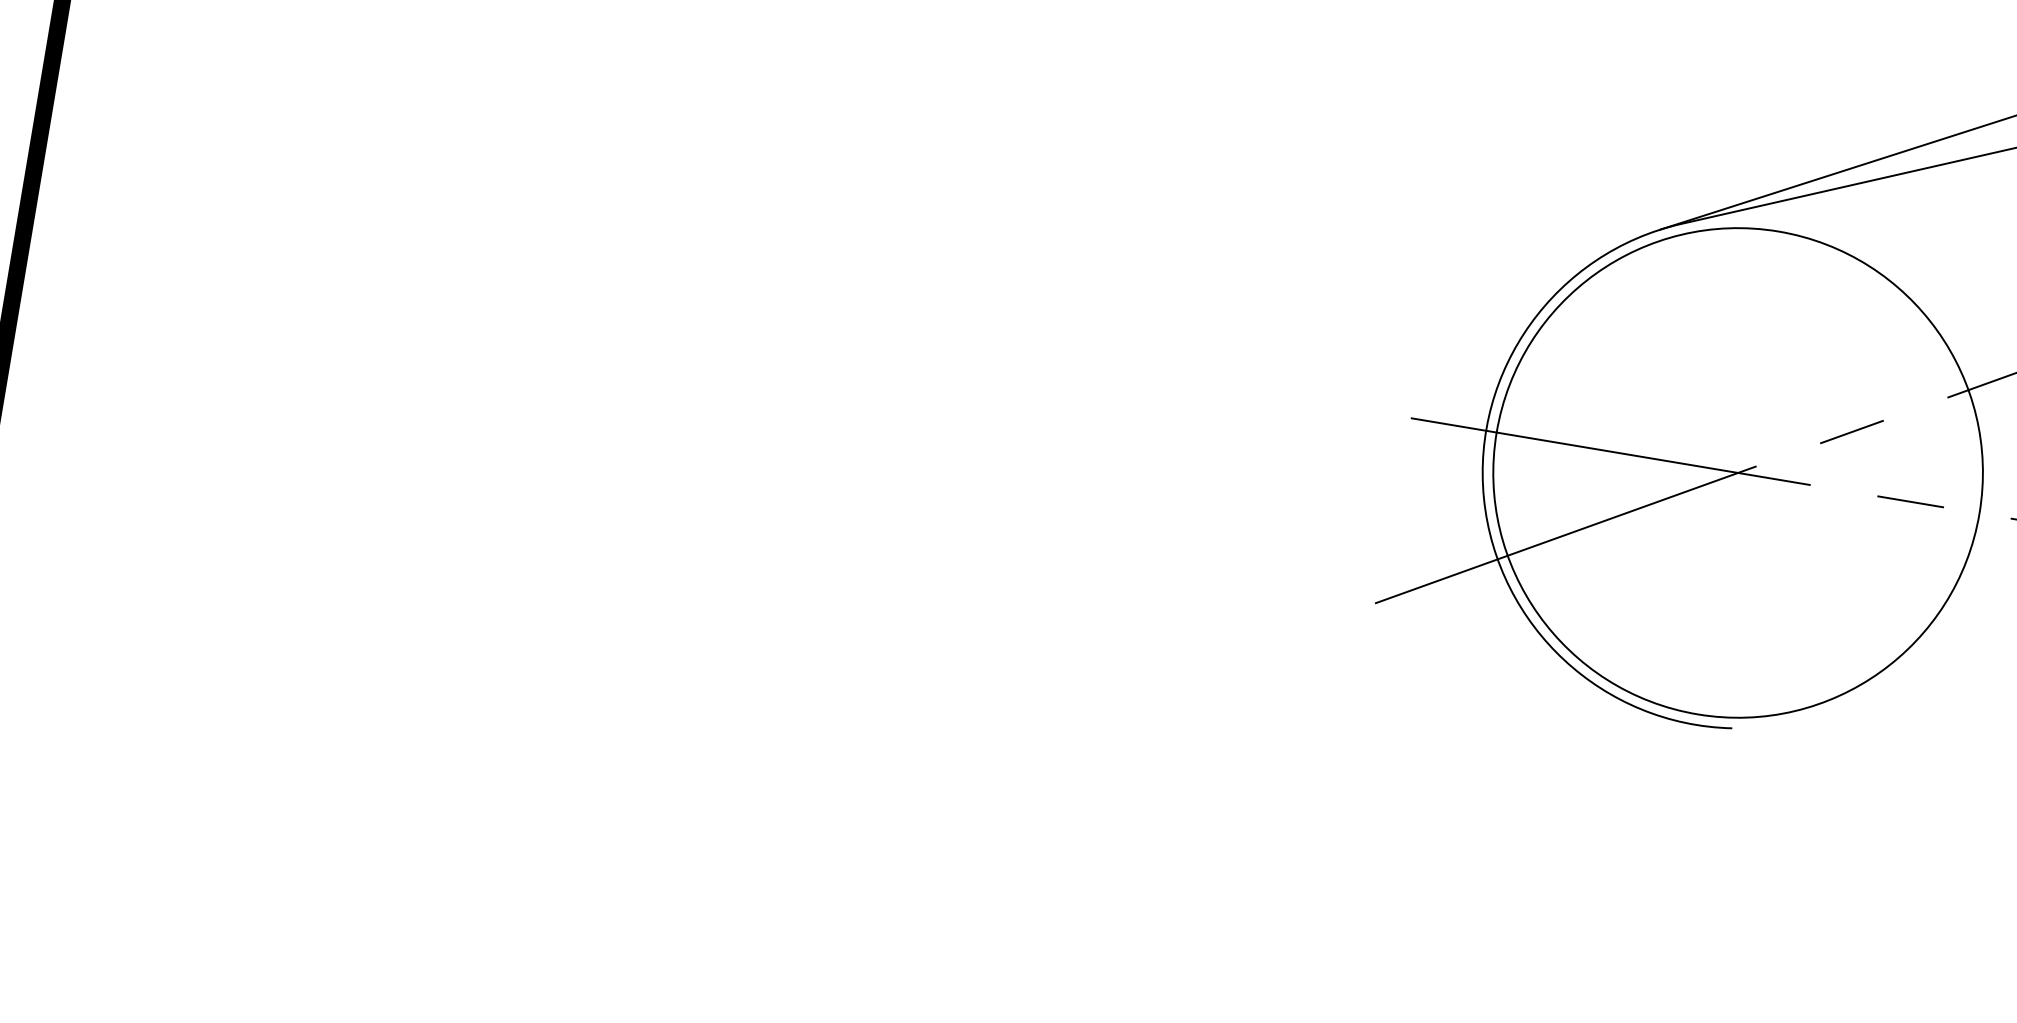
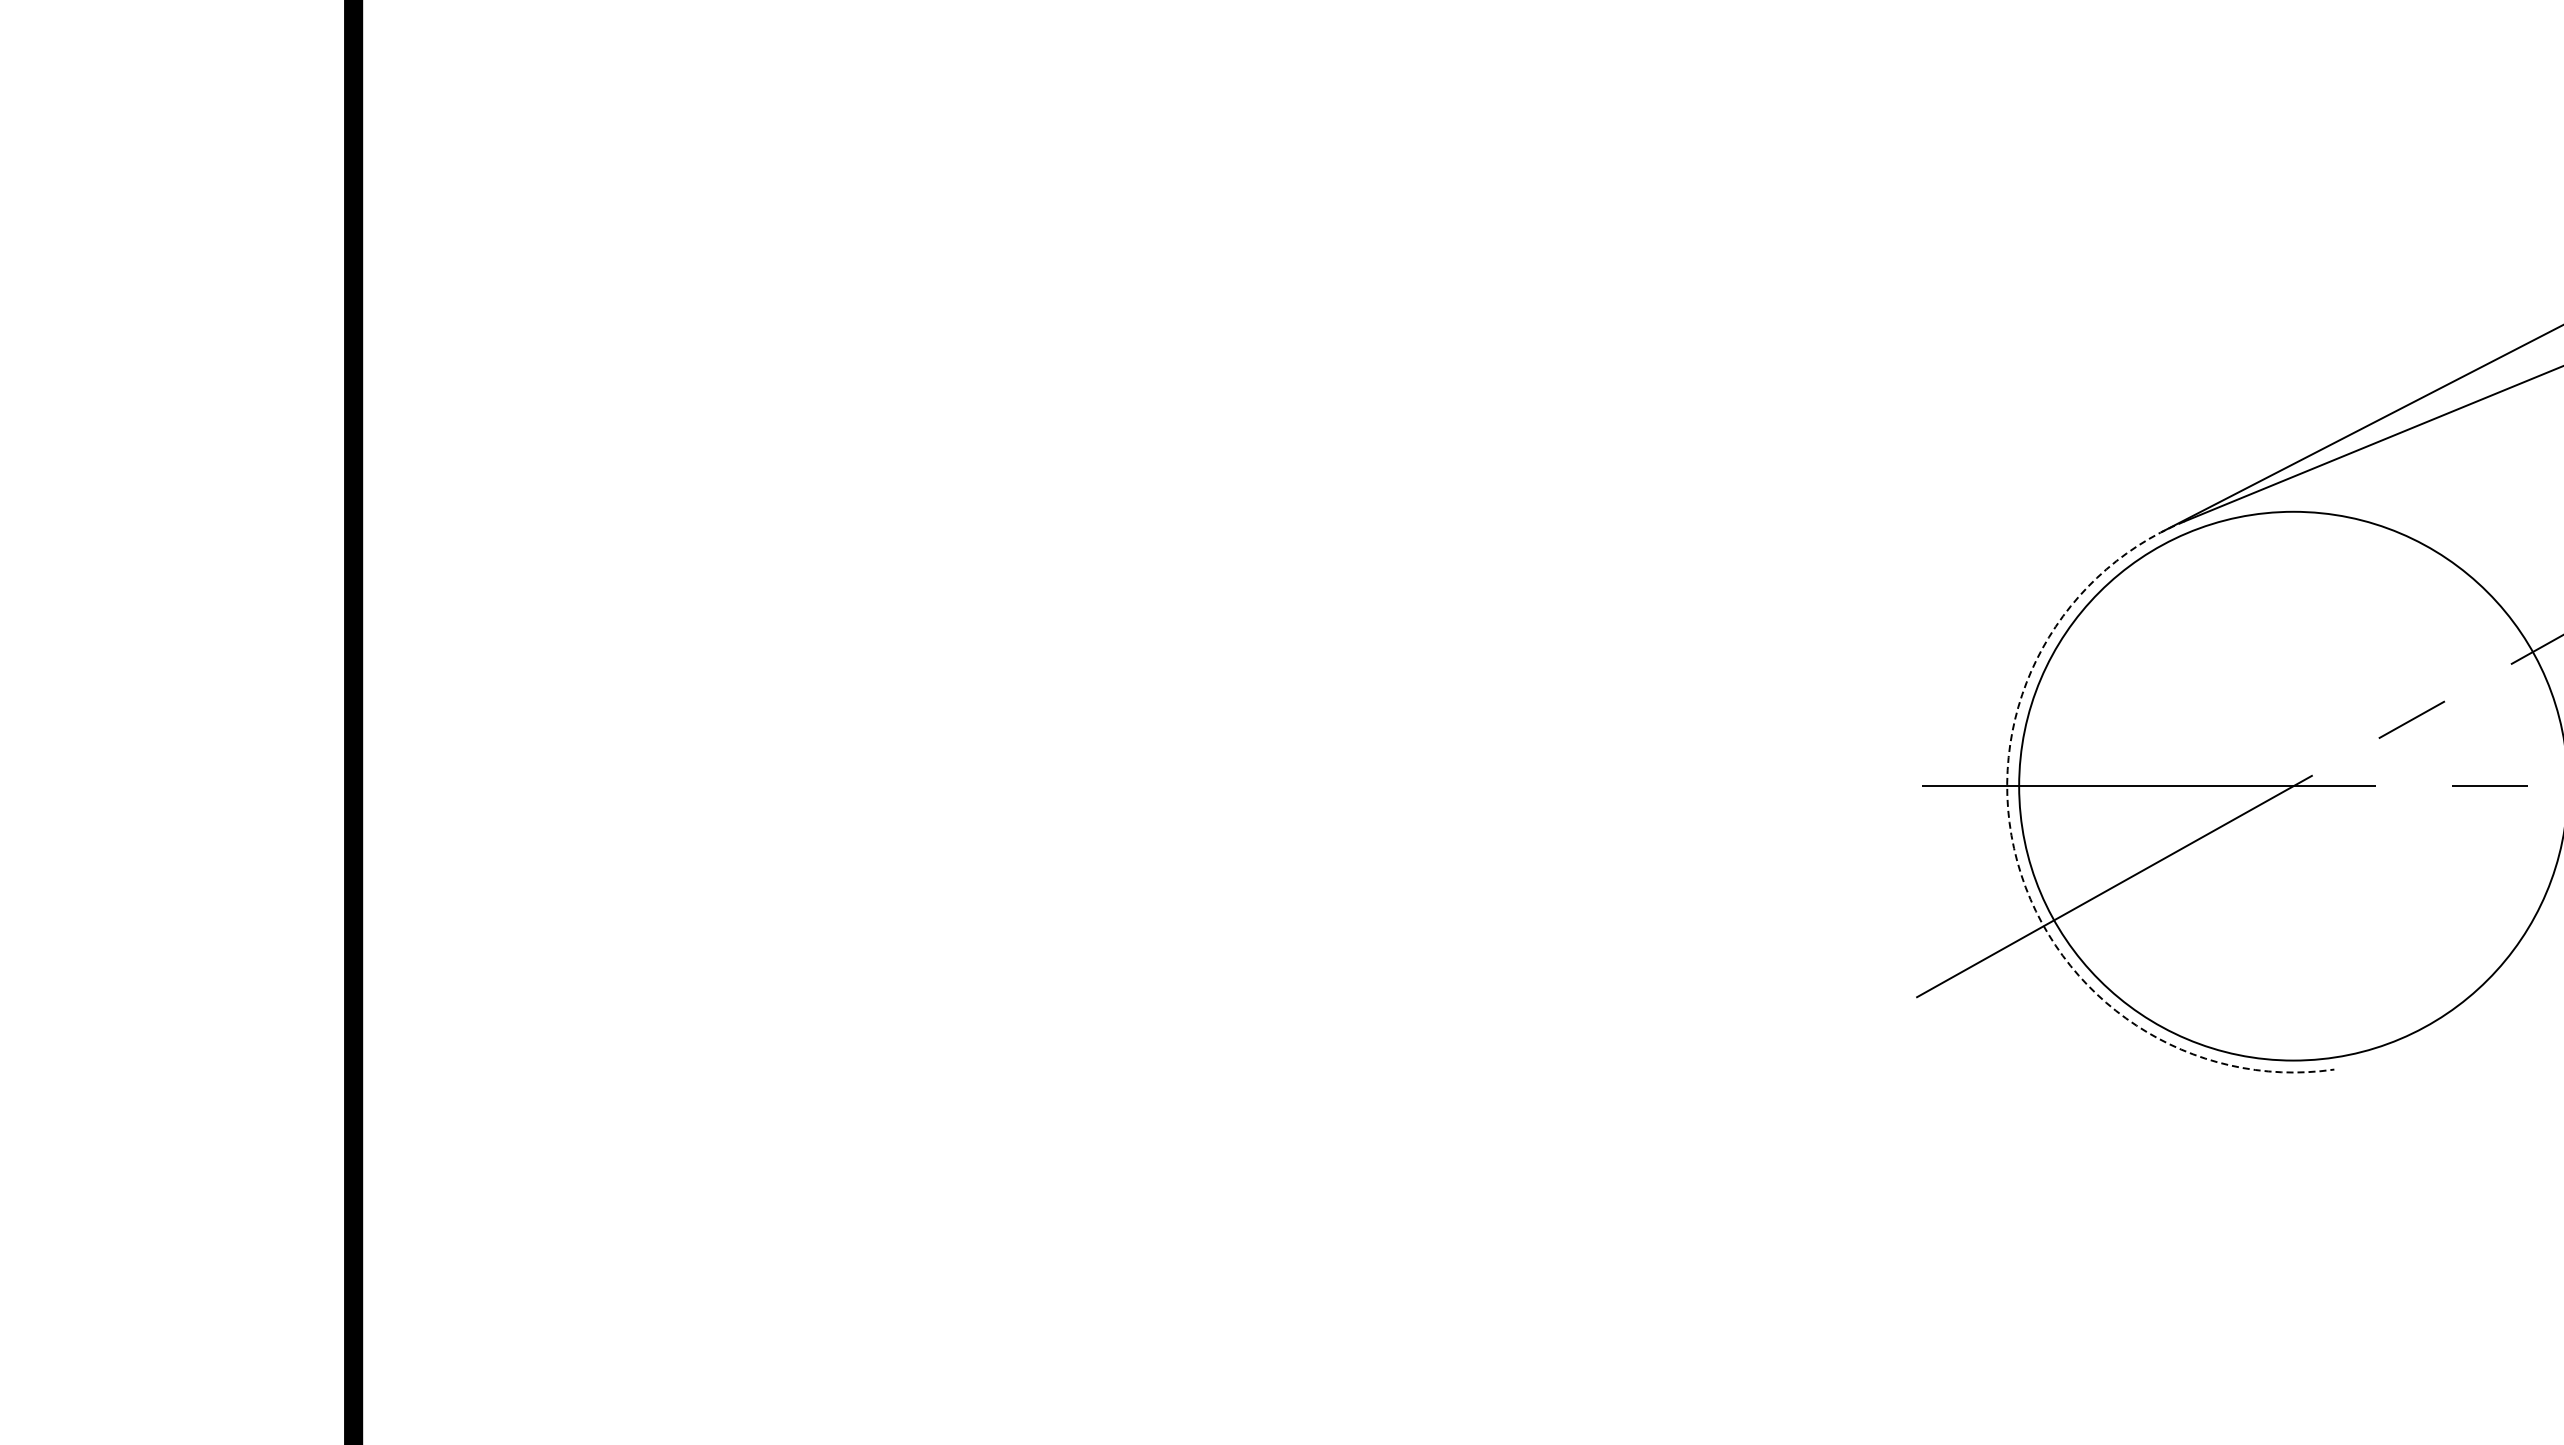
arc: (1484, 498) -> (2017, 861), solid -> dashed

